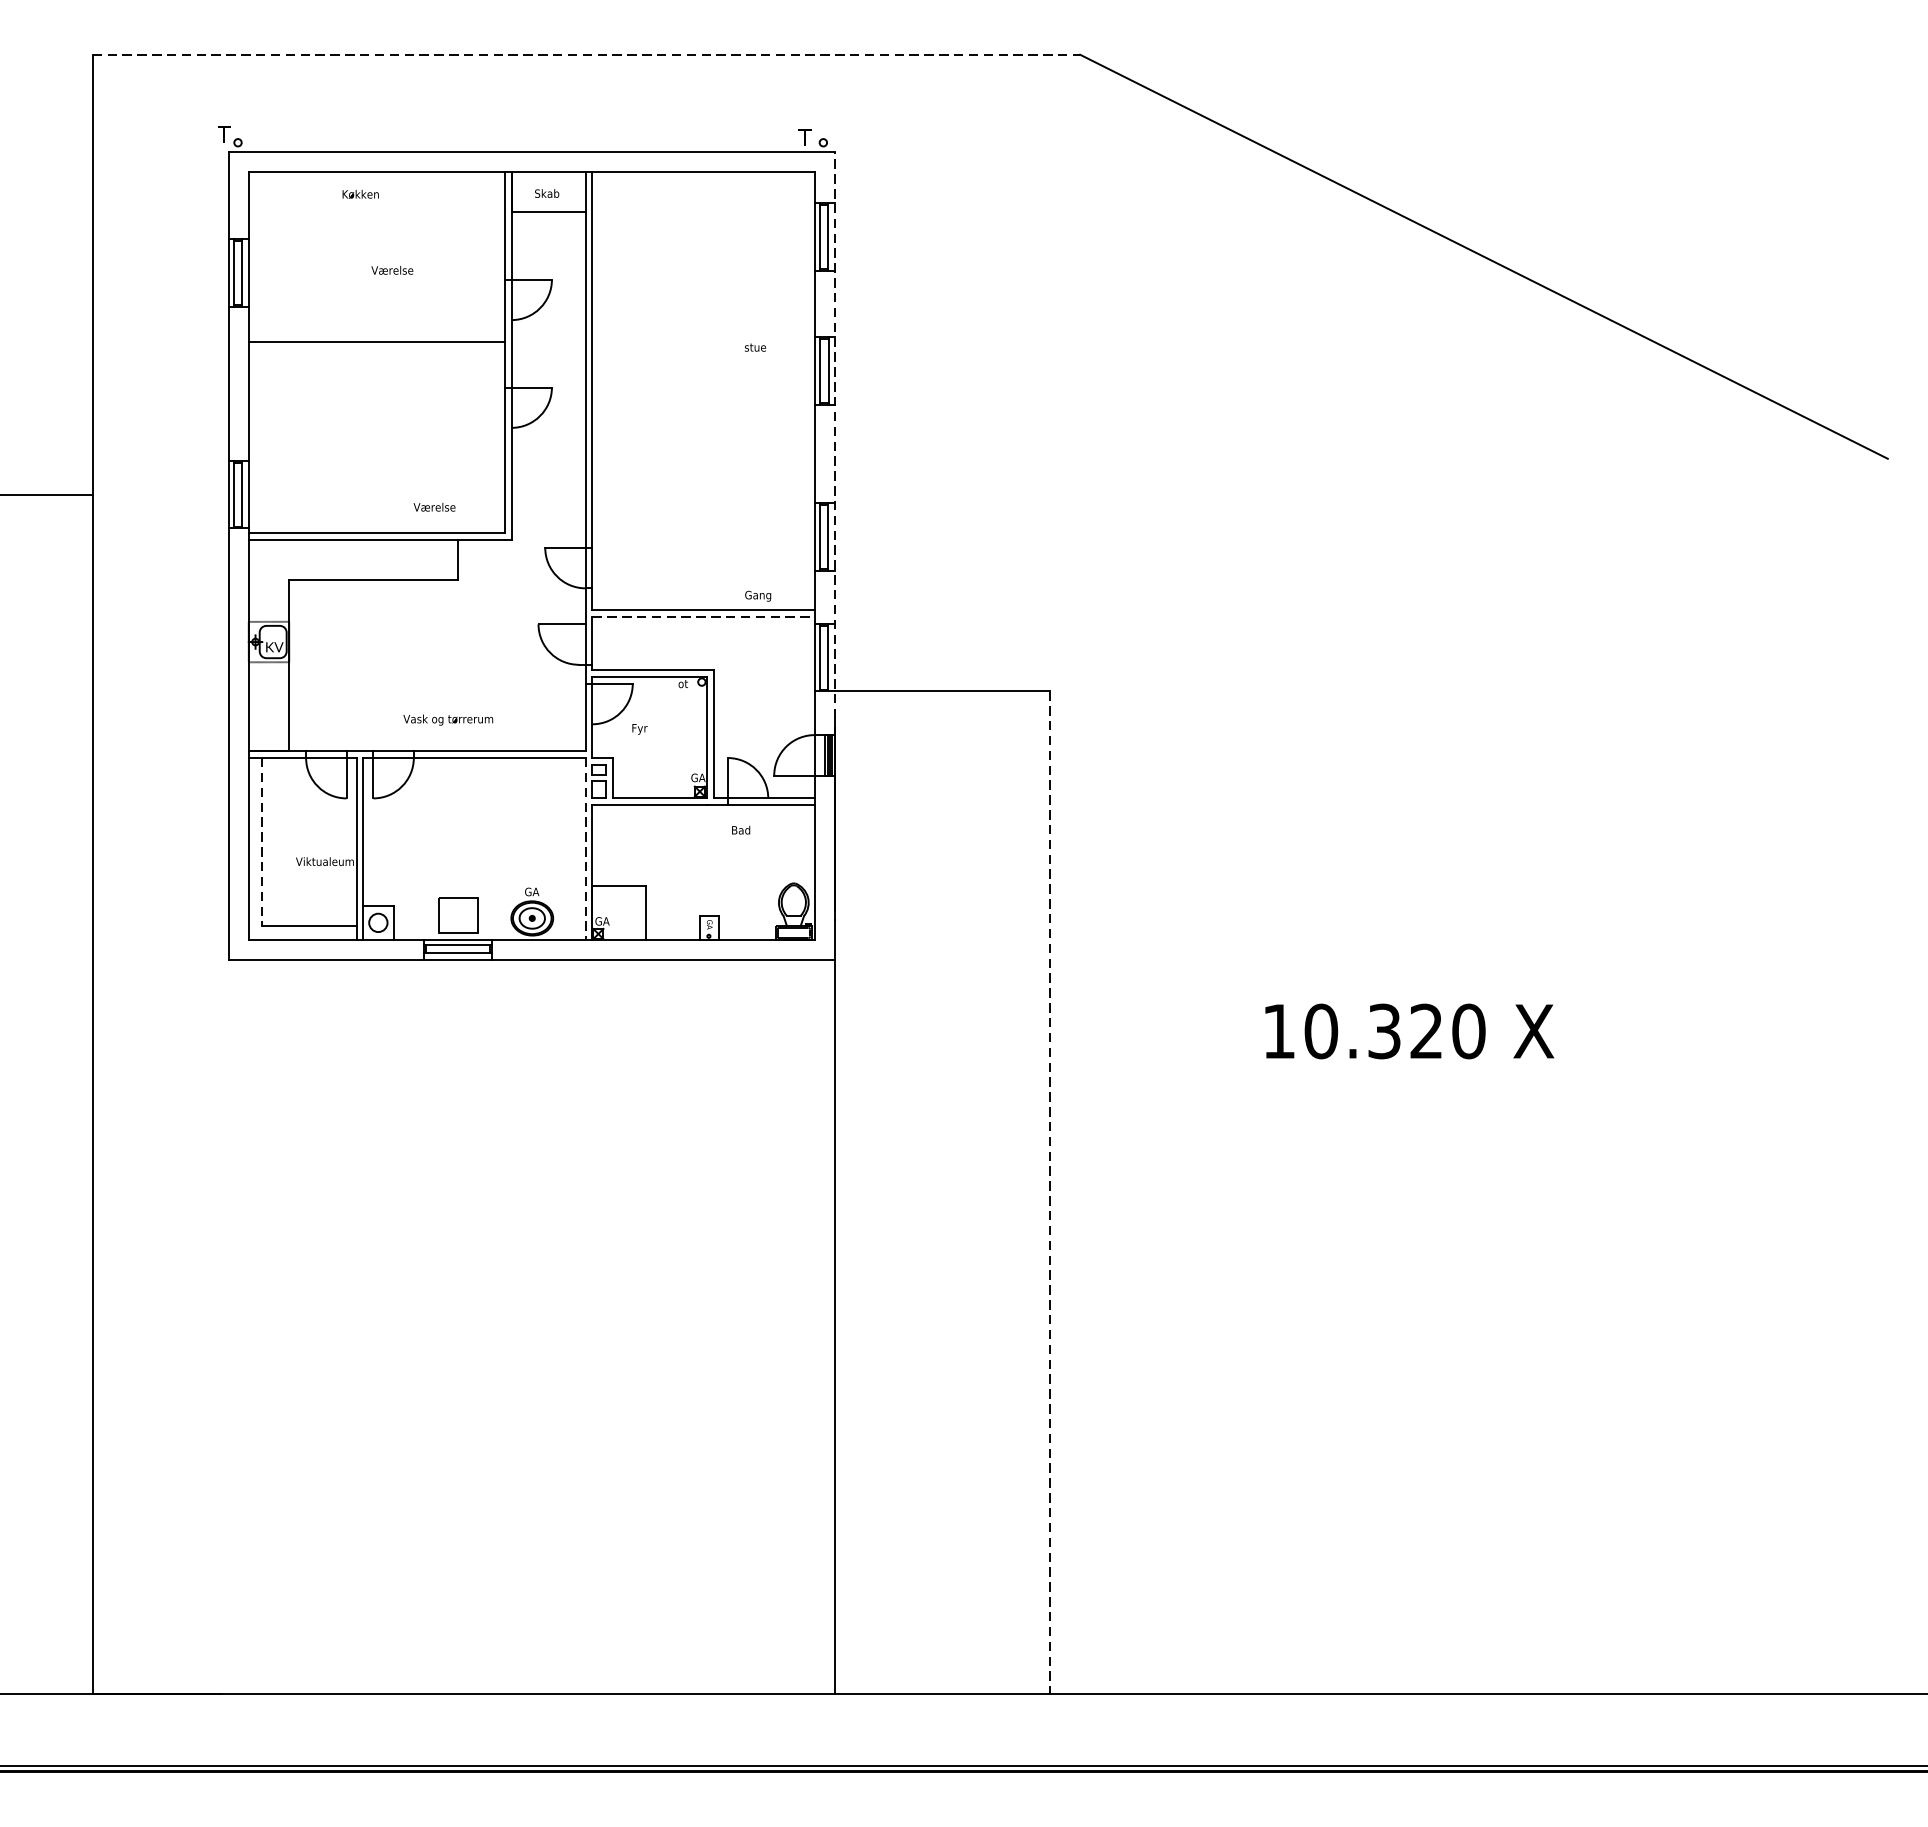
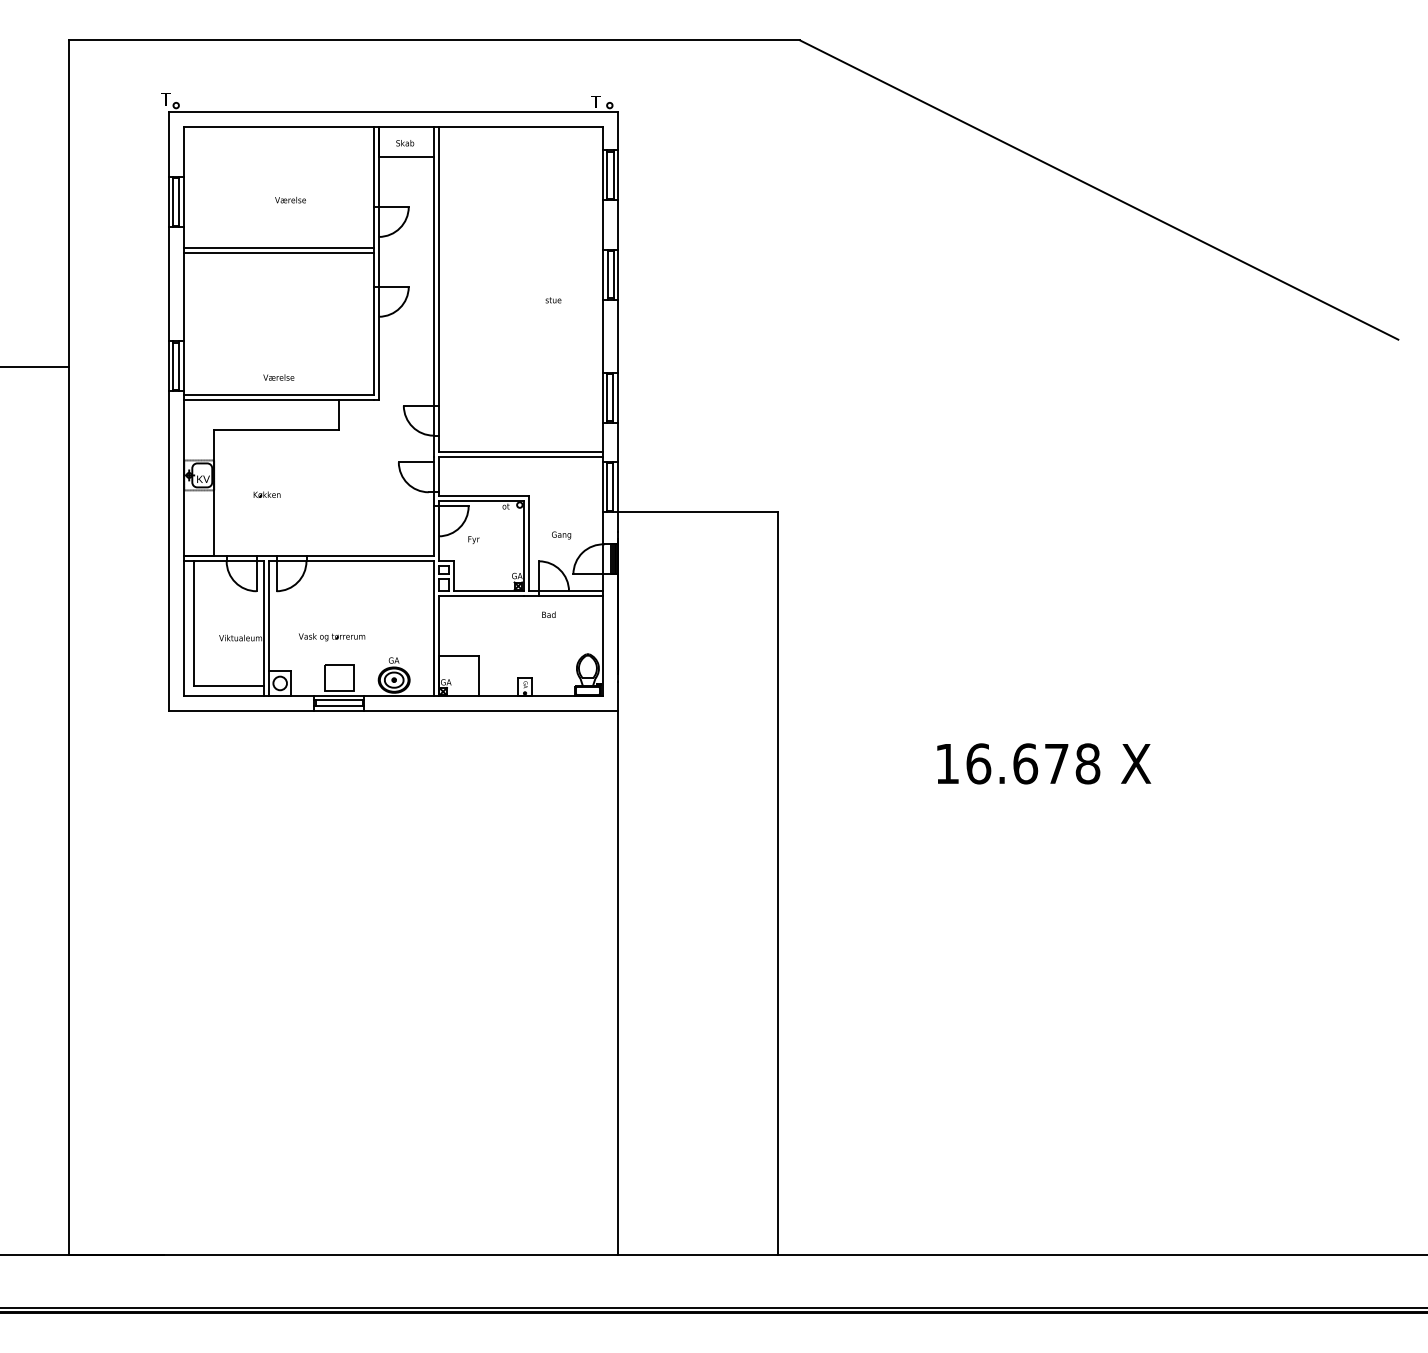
line: (586, 54) -> (434, 40), dashed -> solid
text: (359, 193) -> (266, 494), moved
line: (376, 334) -> (278, 247), added
text: (755, 347) -> (553, 300), moved
line: (835, 435) -> (618, 322), dashed -> solid
text: (434, 507) -> (278, 377), moved
text: (758, 596) -> (561, 535), moved
line: (704, 616) -> (521, 456), dashed -> solid
text: (447, 720) -> (331, 637), moved
line: (262, 843) -> (194, 624), dashed -> solid
line: (585, 850) -> (433, 629), dashed -> solid
text: (1395, 1030) -> (1033, 763), 10.320 -> 16.678
line: (1049, 1192) -> (777, 883), dashed -> solid

